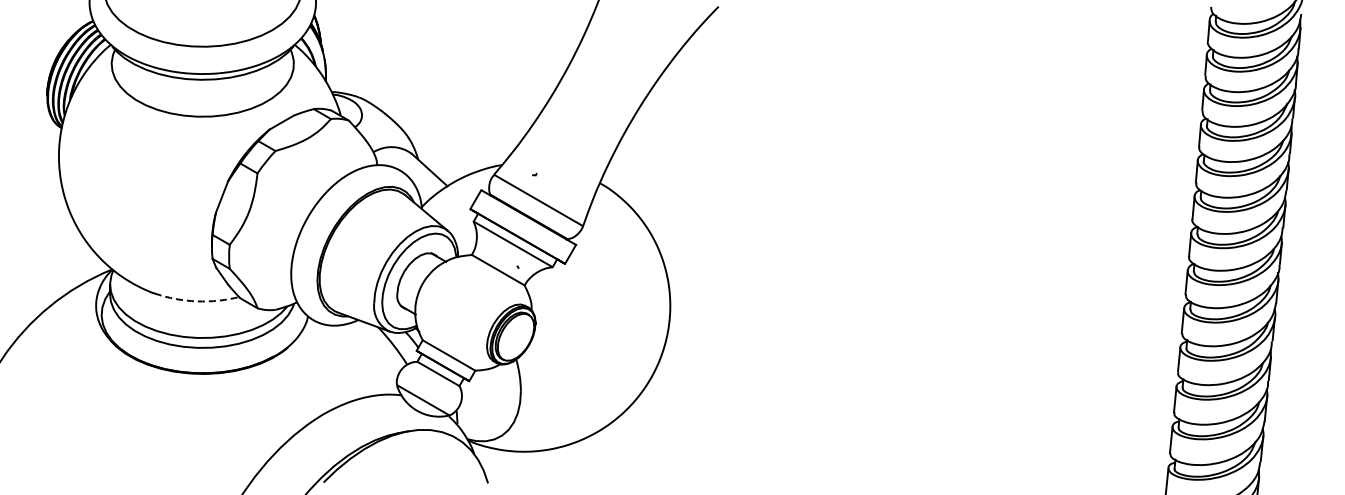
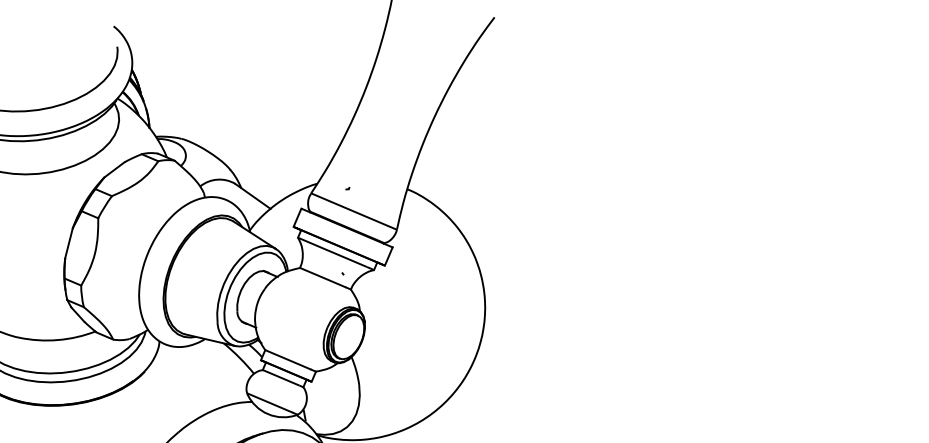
arc: (197, 301) -> (58, 340), dashed -> solid

